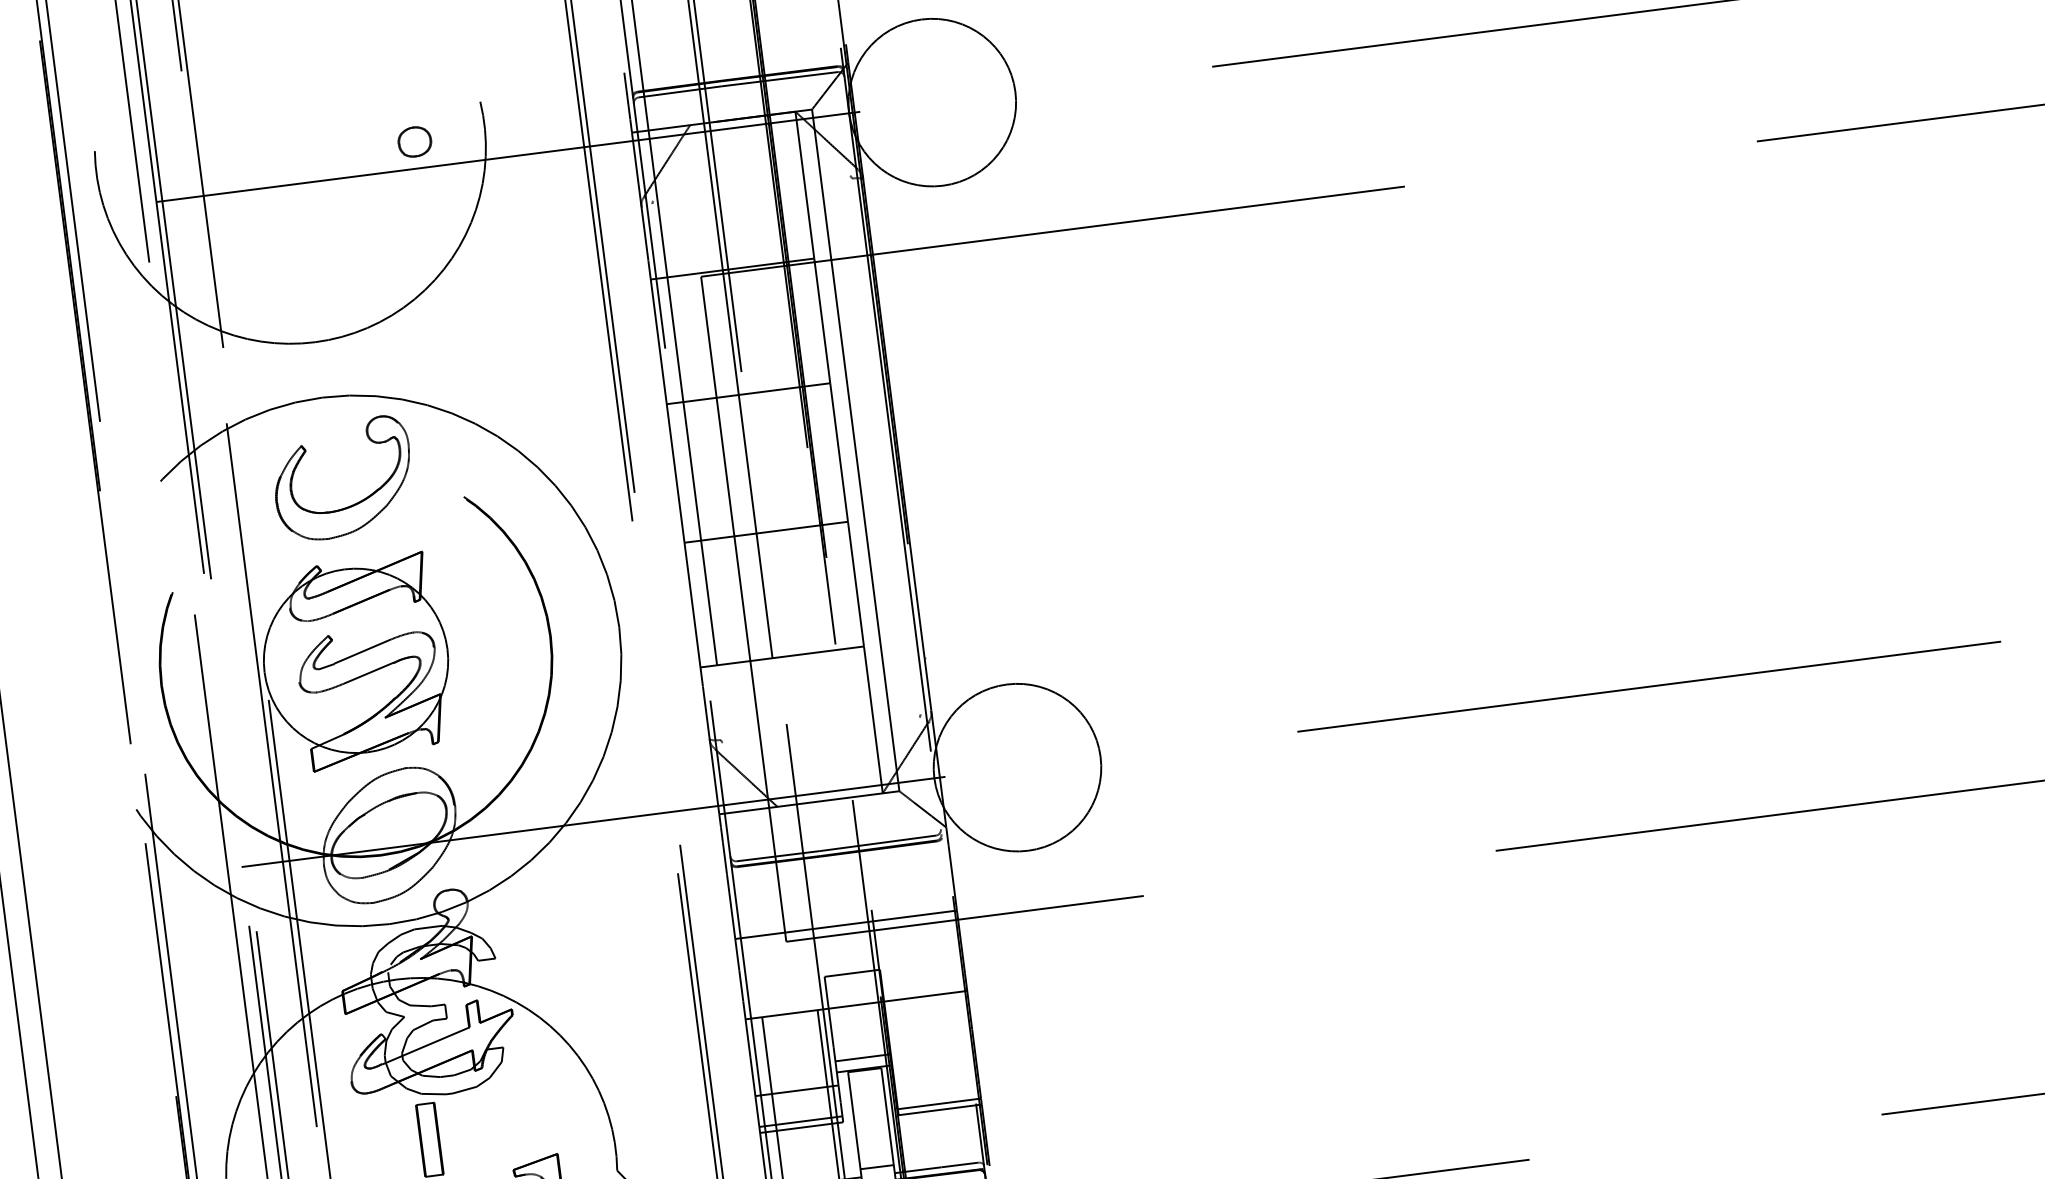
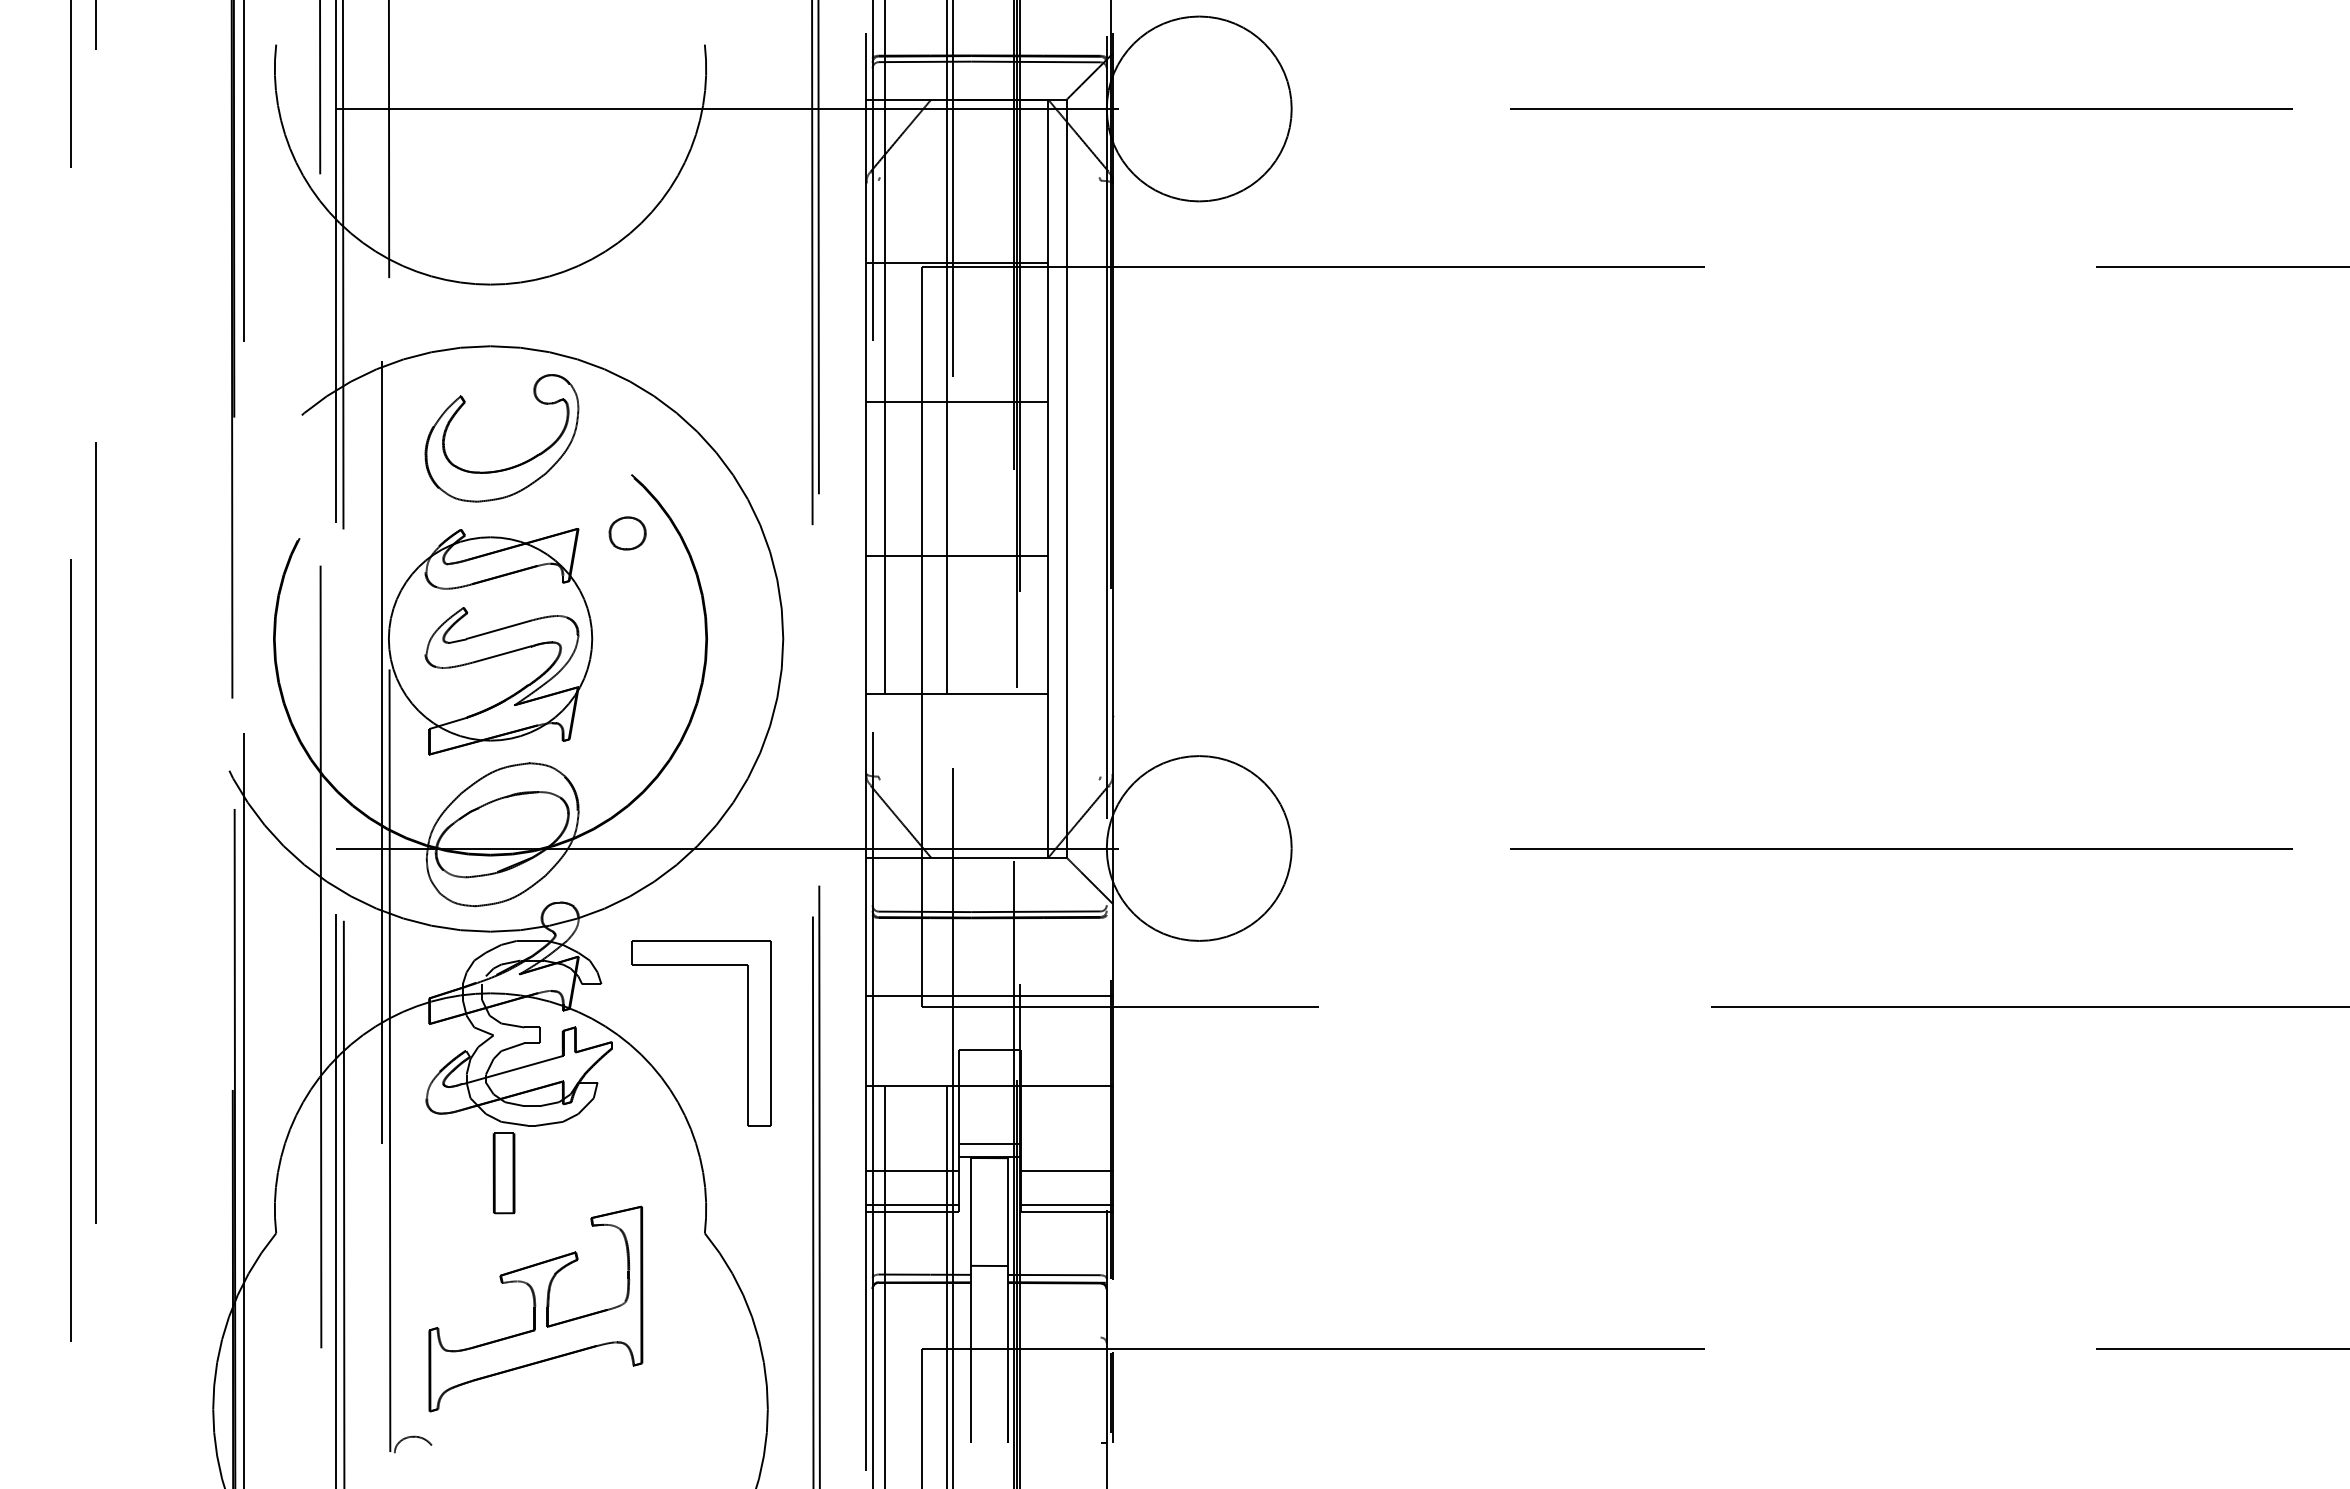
part: (414, 141) -> (627, 533), moved
part: (632, 986) -> (747, 1033), added
line: (935, 1073) -> (1066, 1171), added

